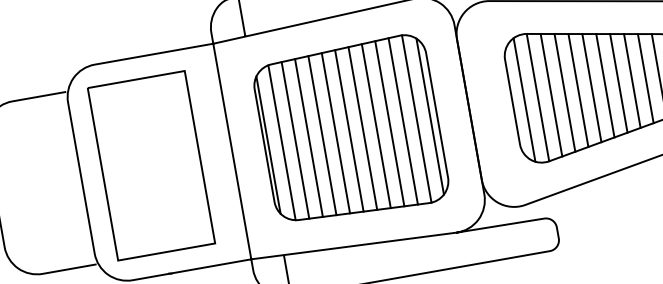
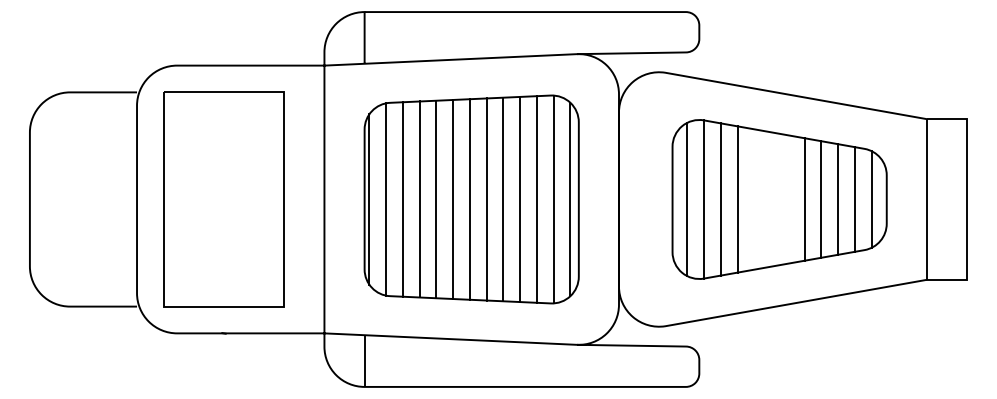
line: (605, 85) -> (787, 199), removed
line: (592, 88) -> (771, 199), removed
line: (578, 90) -> (754, 199), removed

